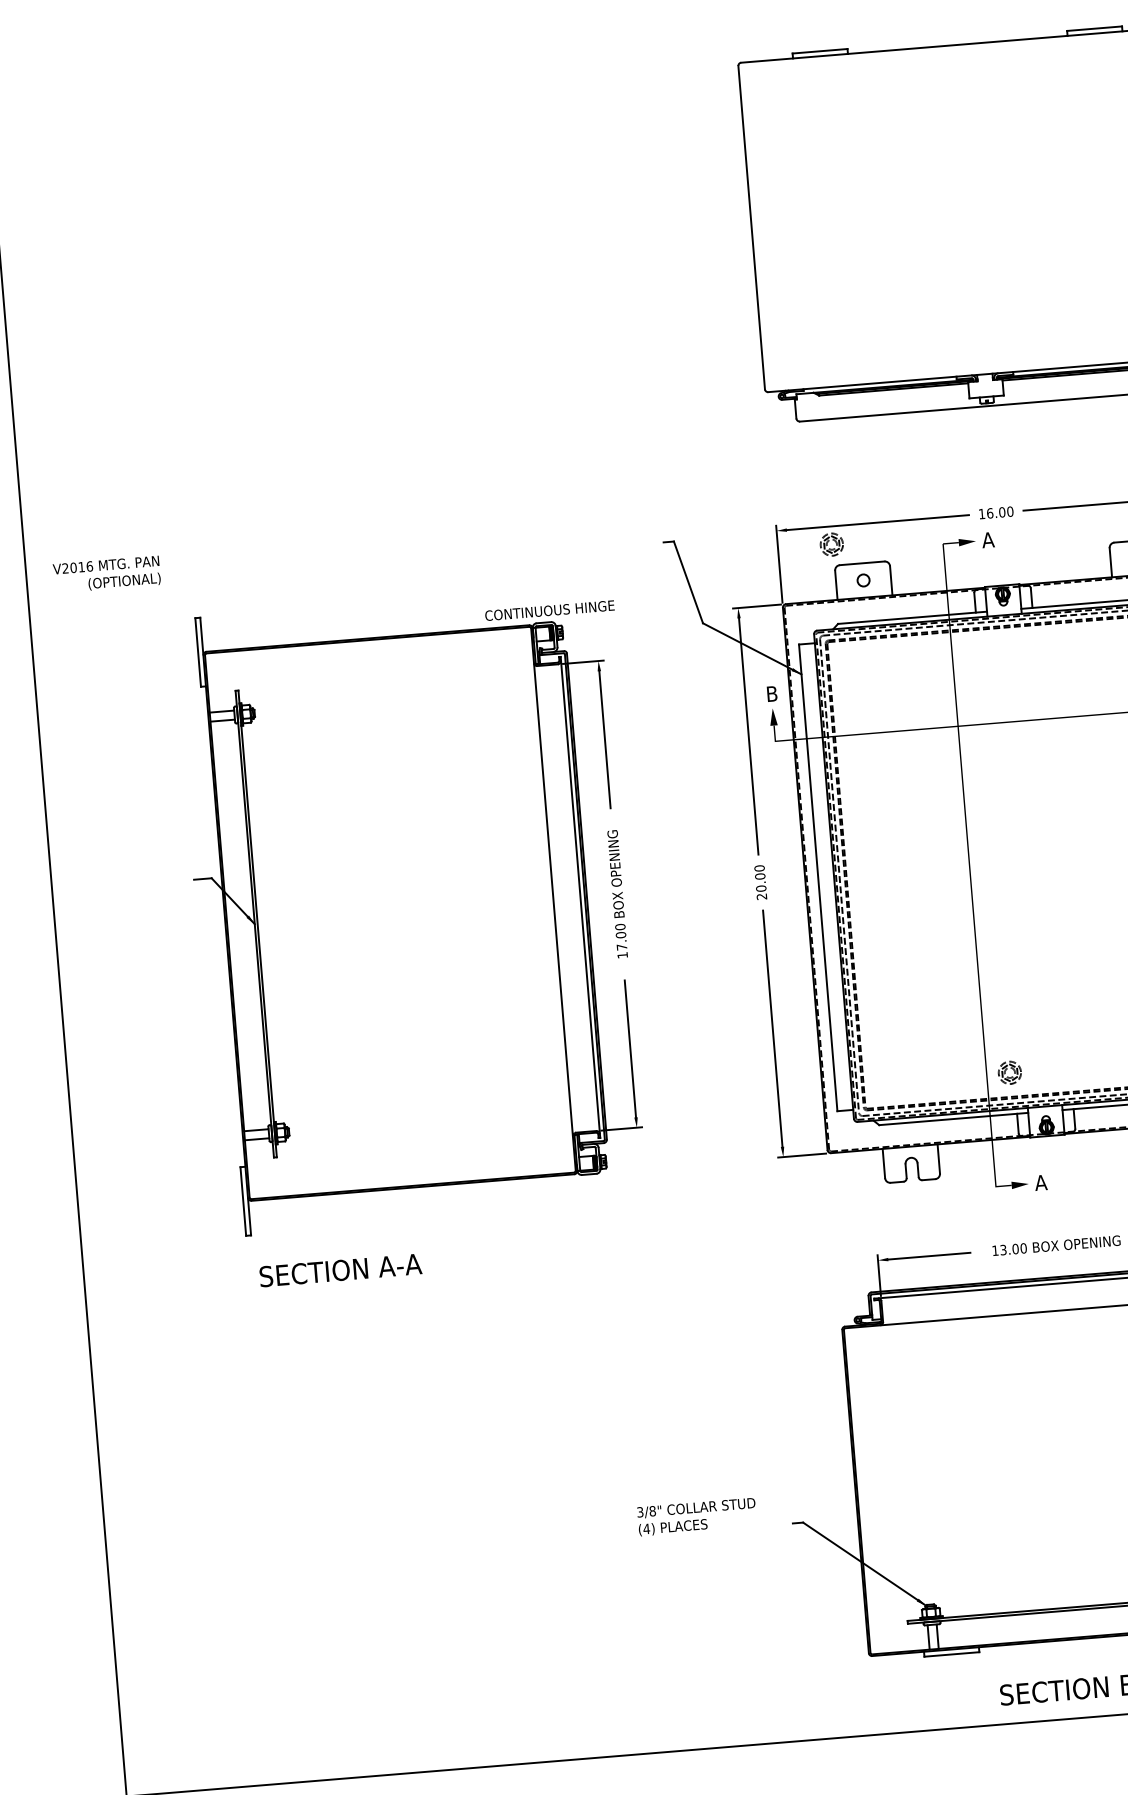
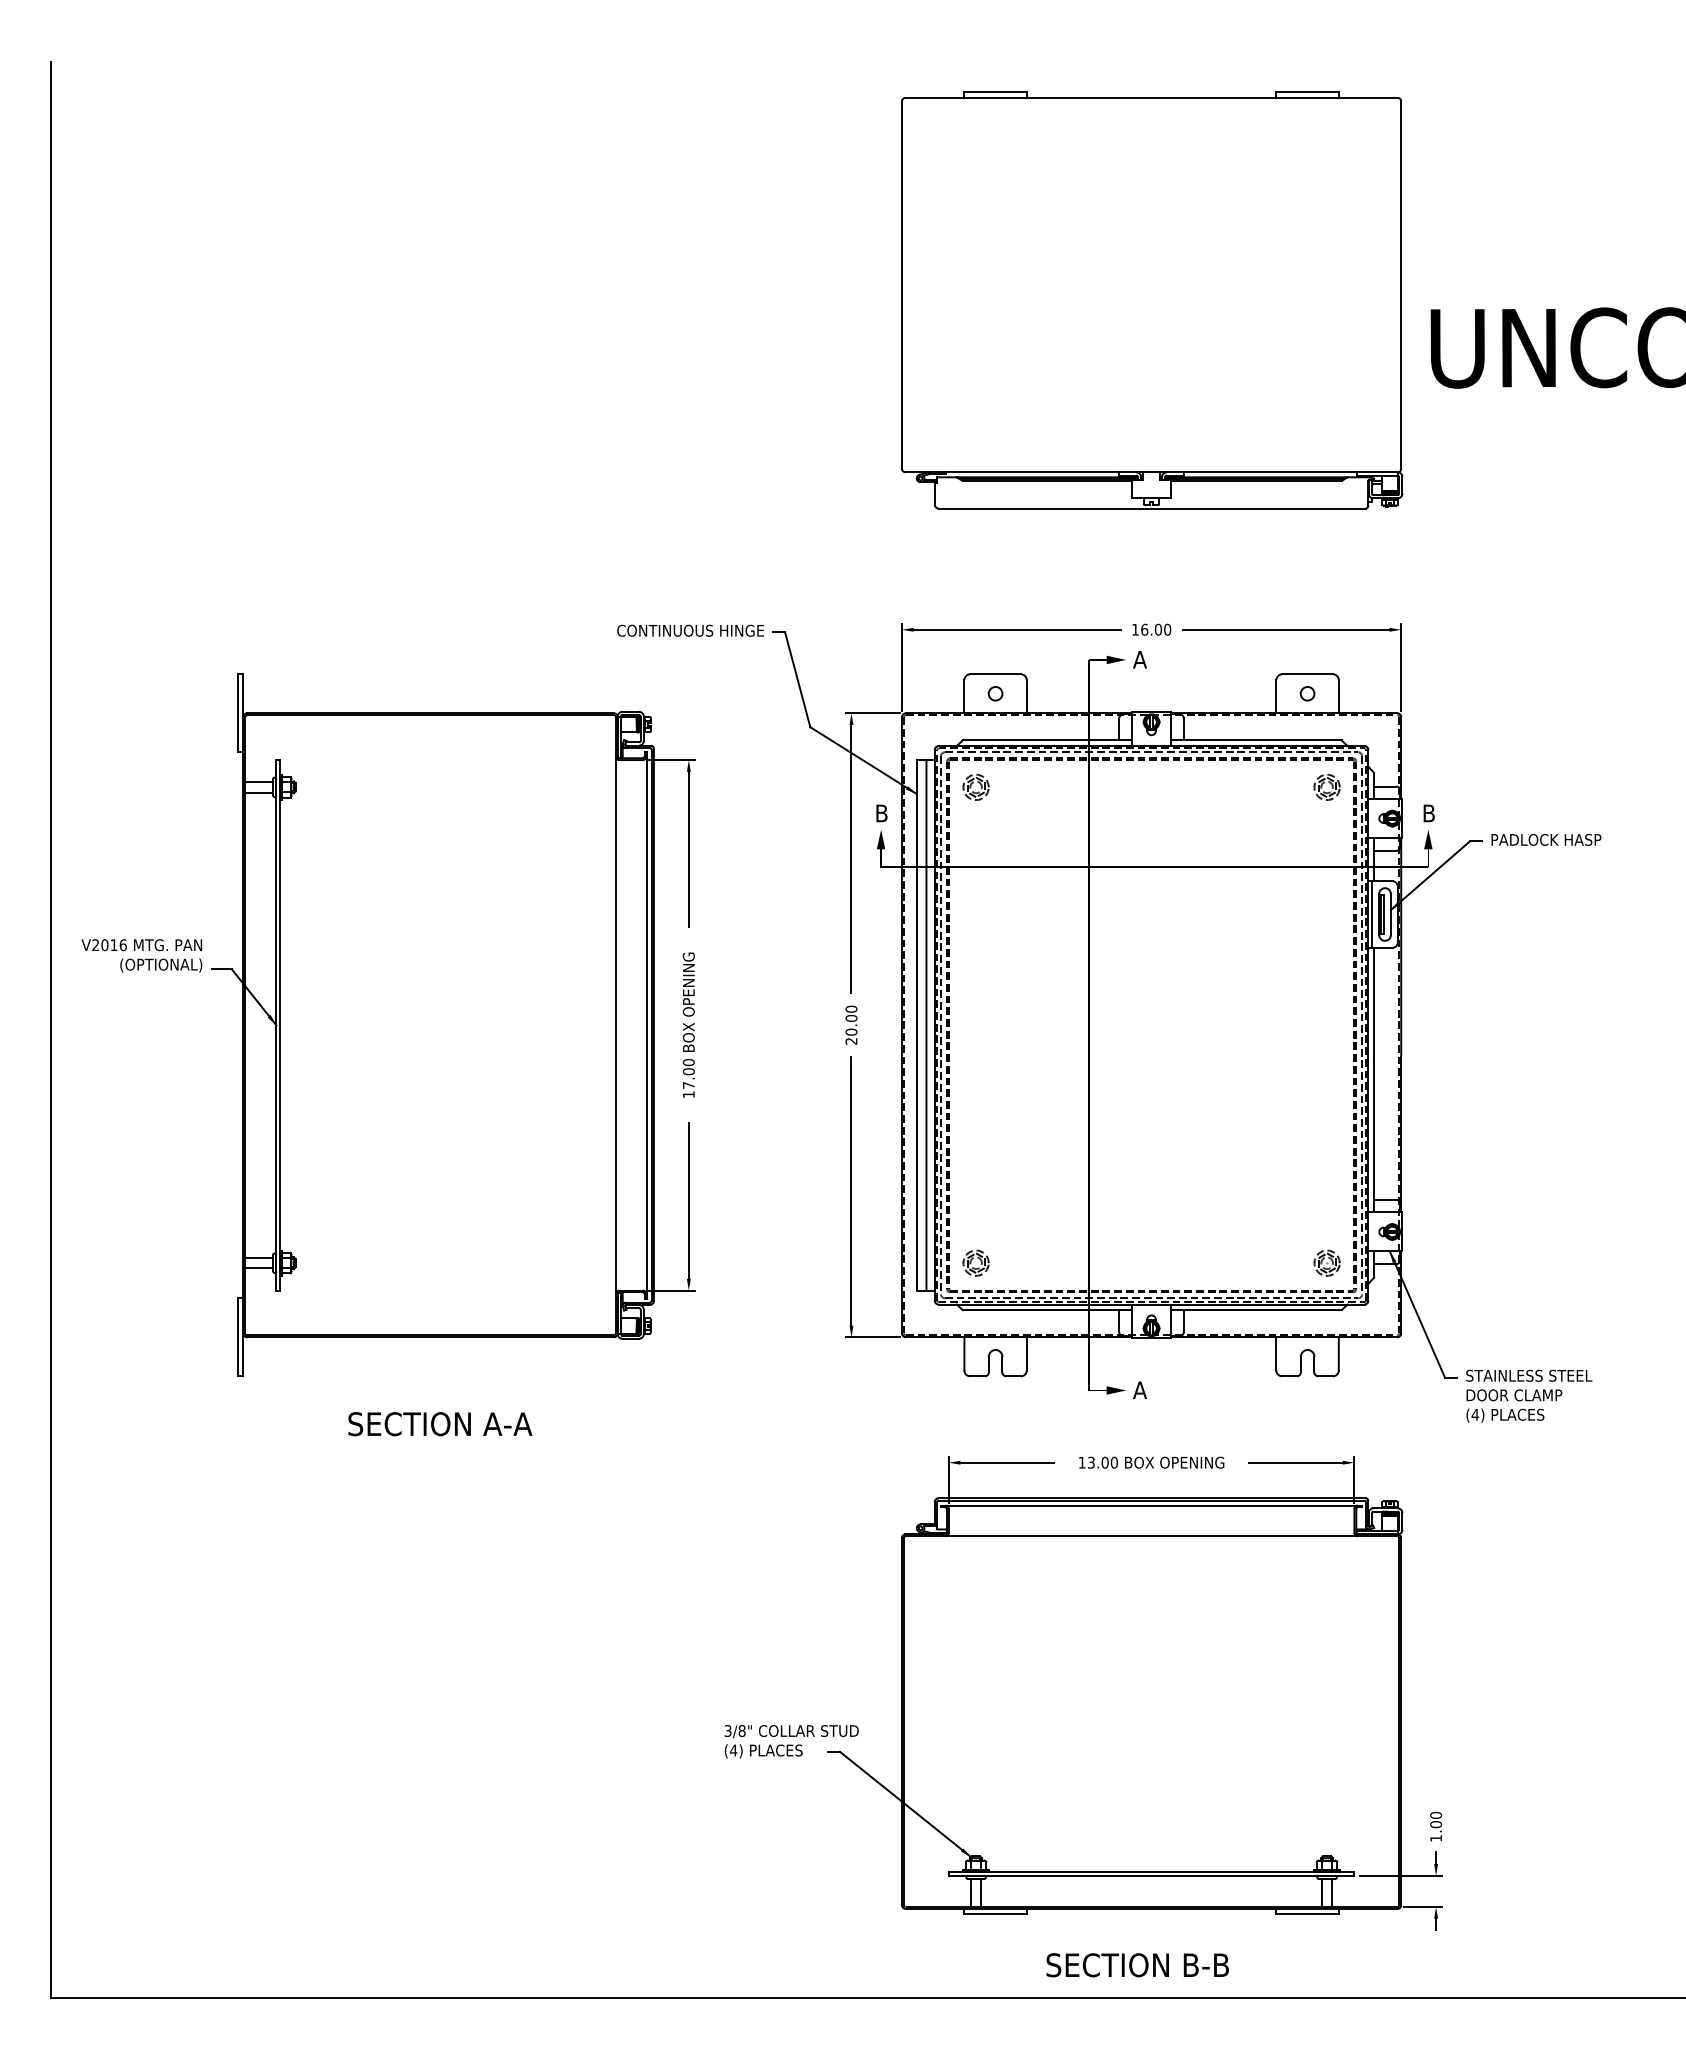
part: (831, 543) -> (975, 786), moved
text: (106, 574) -> (141, 955), moved
text: (549, 610) -> (690, 630), moved
line: (826, 877) -> (926, 1025), added
part: (1009, 1072) -> (975, 1262), moved
text: (340, 1270) -> (440, 1424), moved
text: (696, 1516) -> (791, 1741), moved

